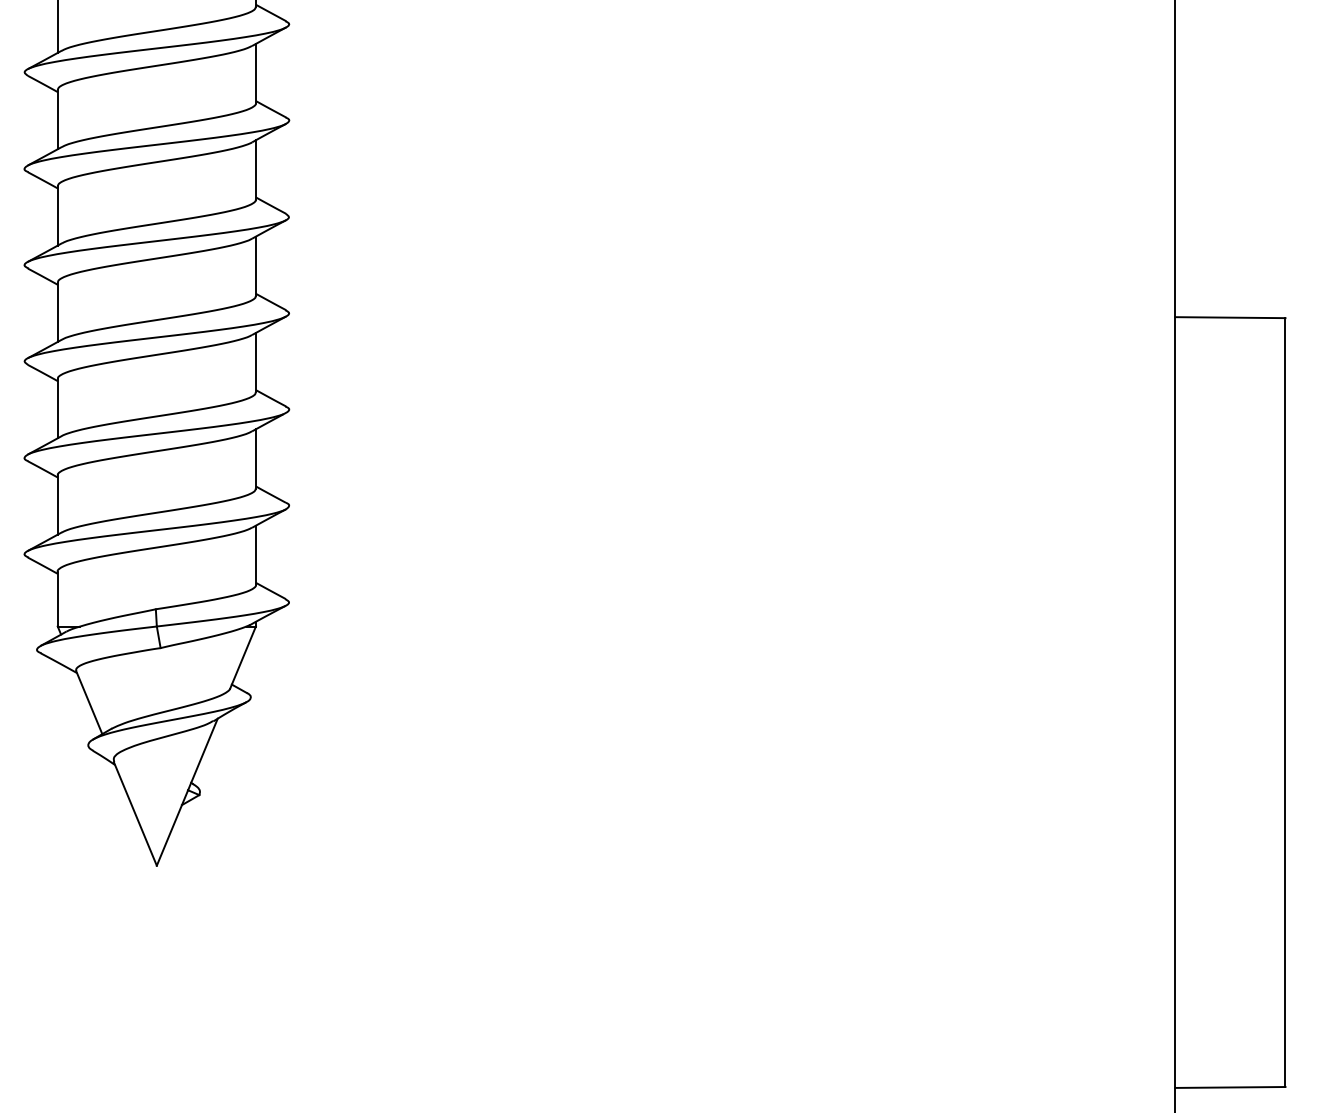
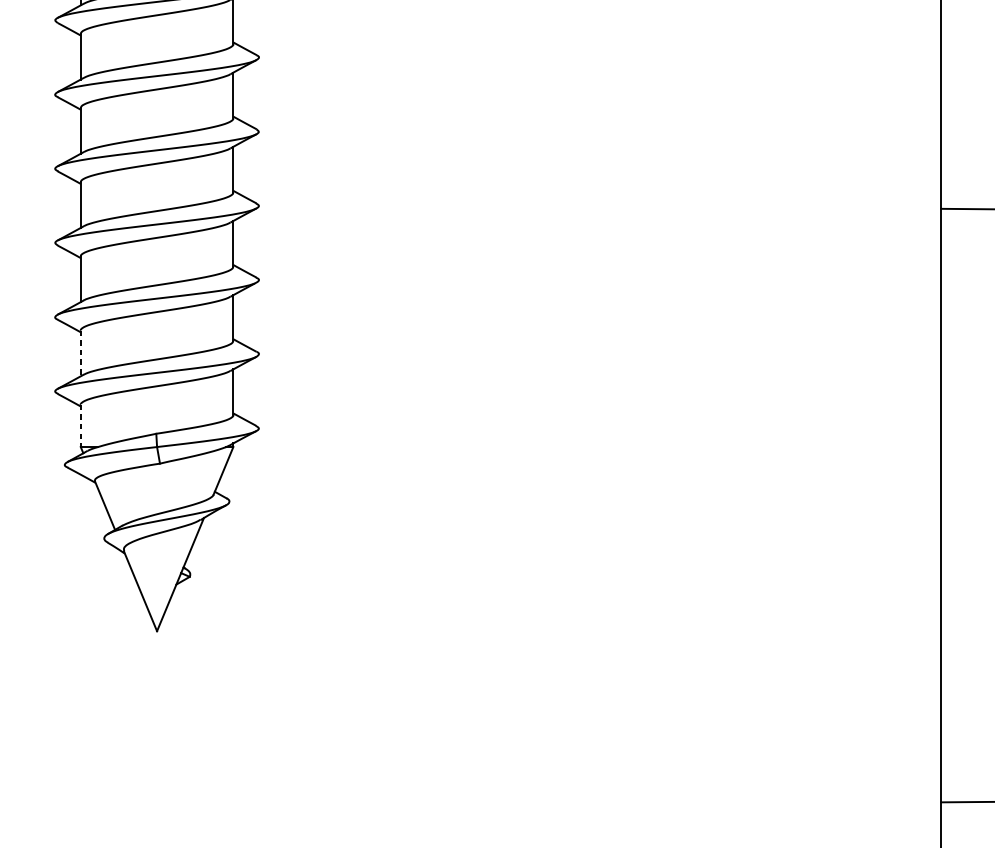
line: (57, 504) -> (80, 353), solid -> dashed
line: (57, 599) -> (80, 426), solid -> dashed

